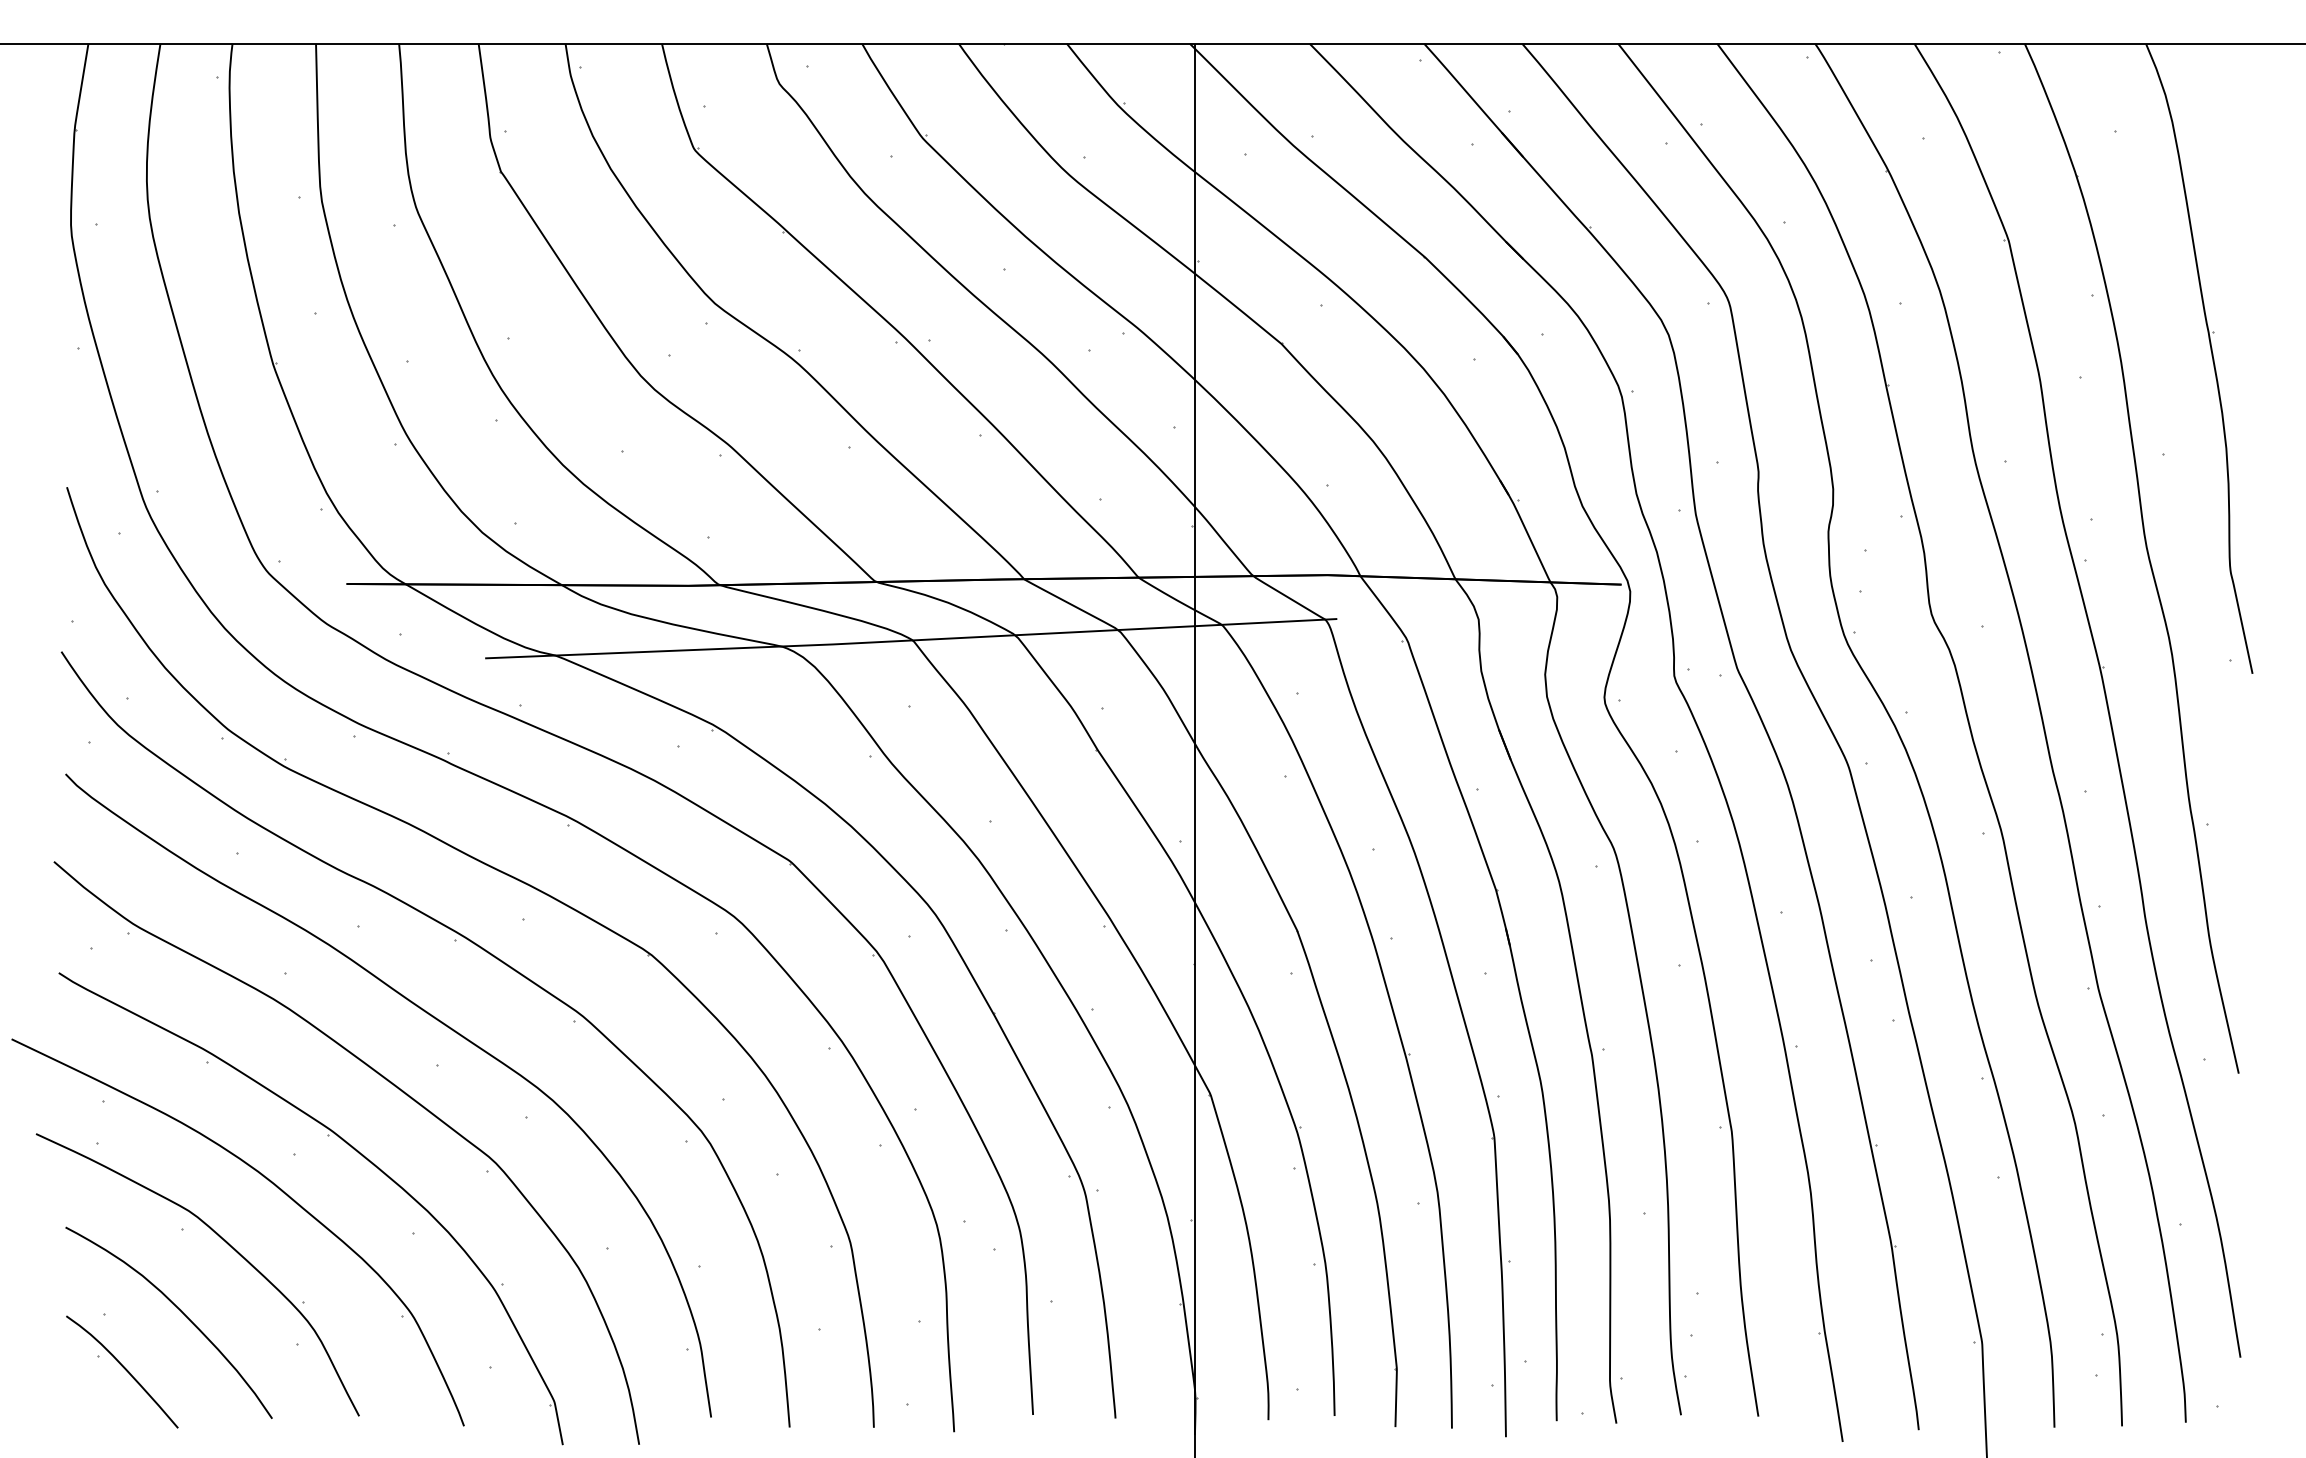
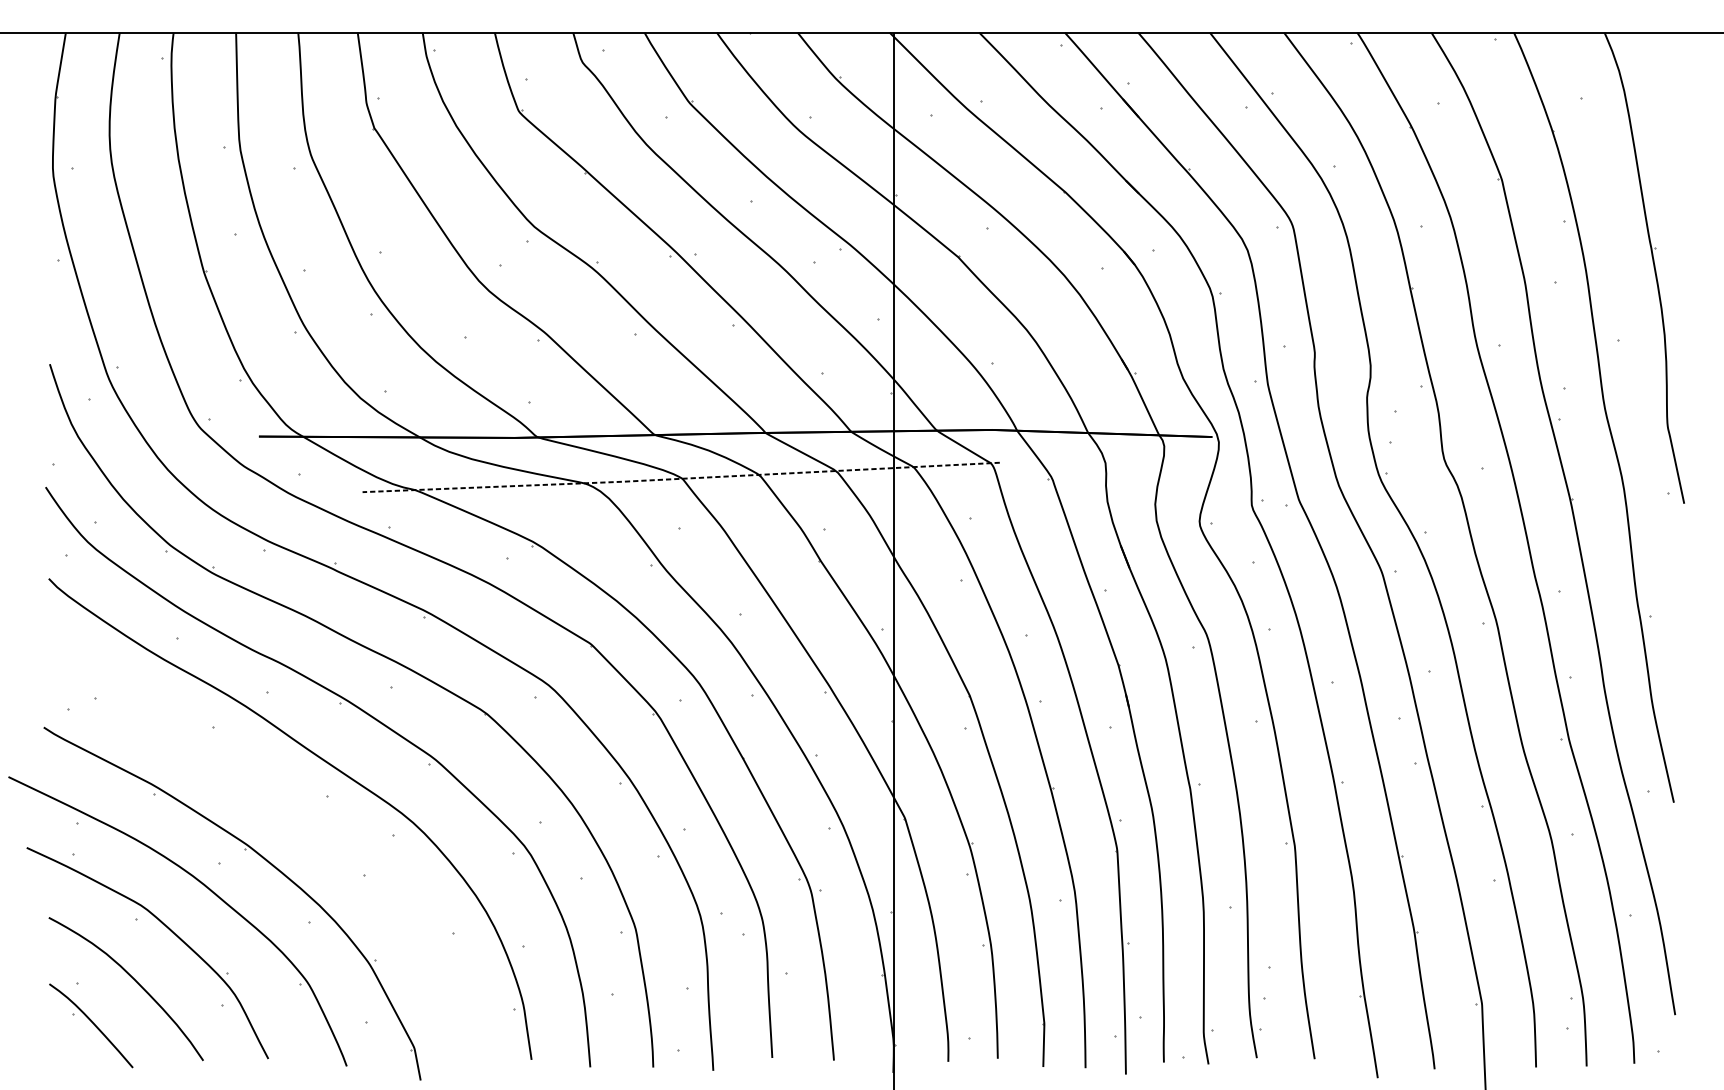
line: (910, 640) -> (680, 478), solid -> dashed
curve: (395, 1087) -> (295, 813), removed

